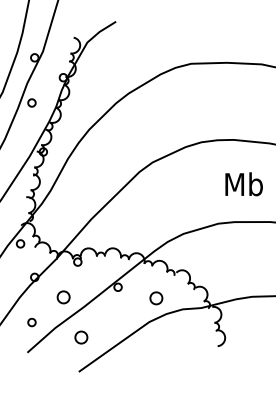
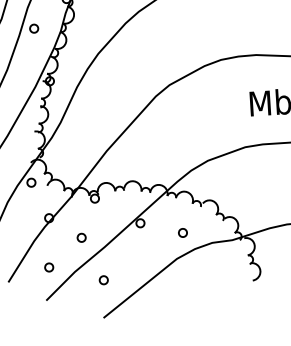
part: (62, 296) -> (80, 237), size x0.62
part: (156, 298) -> (183, 232), size x0.62
part: (80, 336) -> (102, 279), size x0.62

